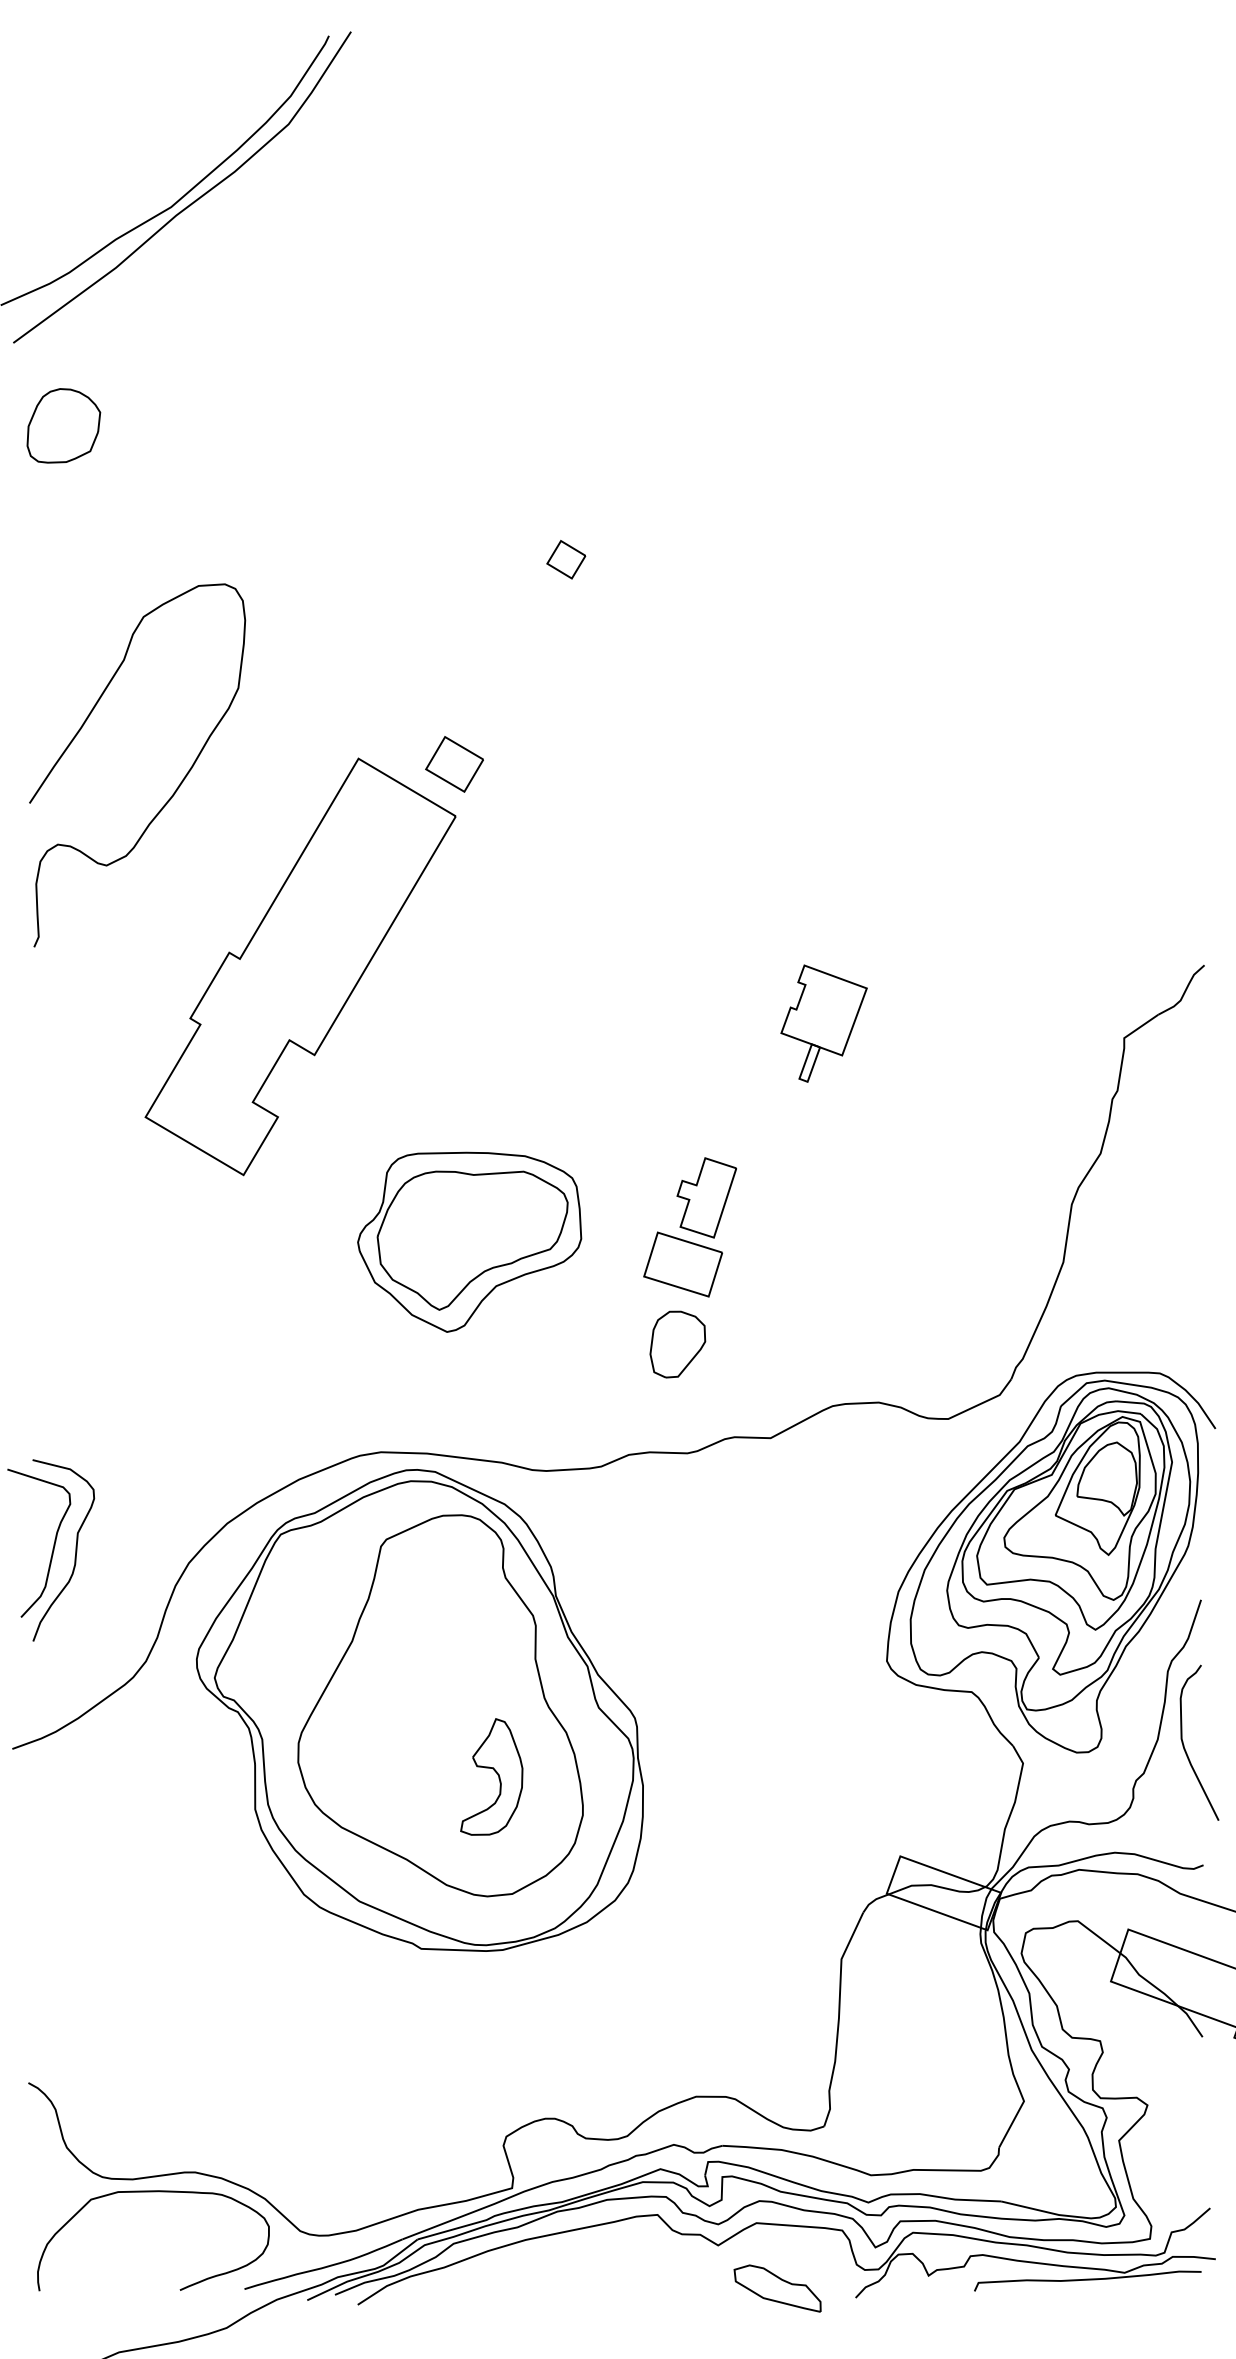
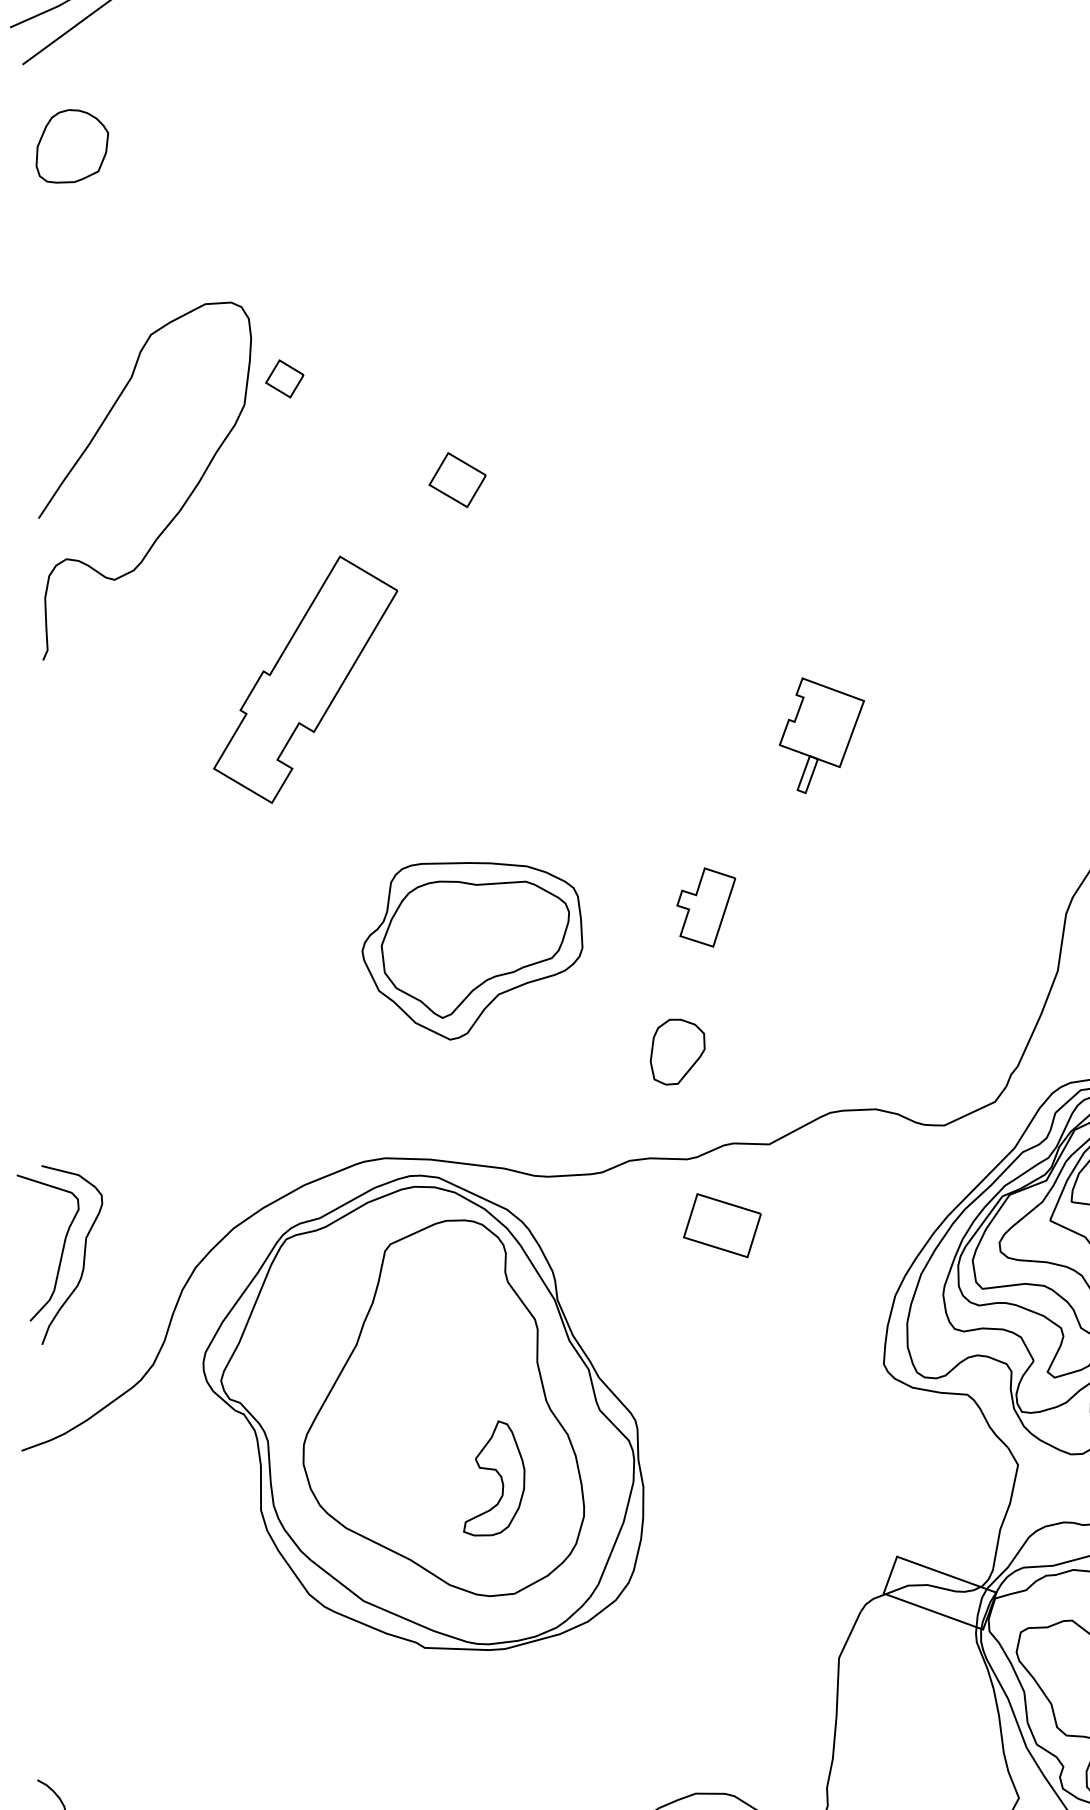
part: (566, 559) -> (284, 378), moved
part: (300, 966) -> (305, 679), size x0.6
part: (683, 1264) -> (722, 1225), moved

